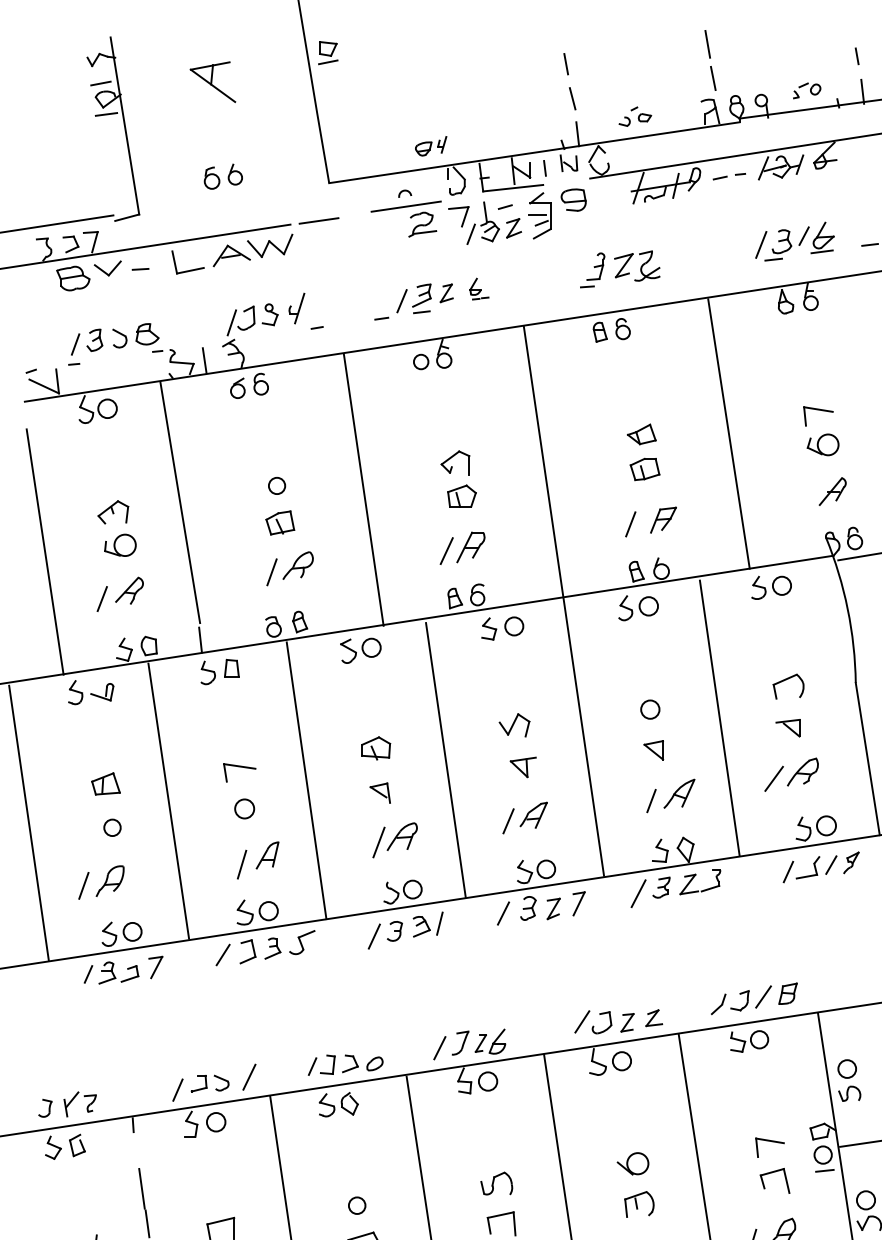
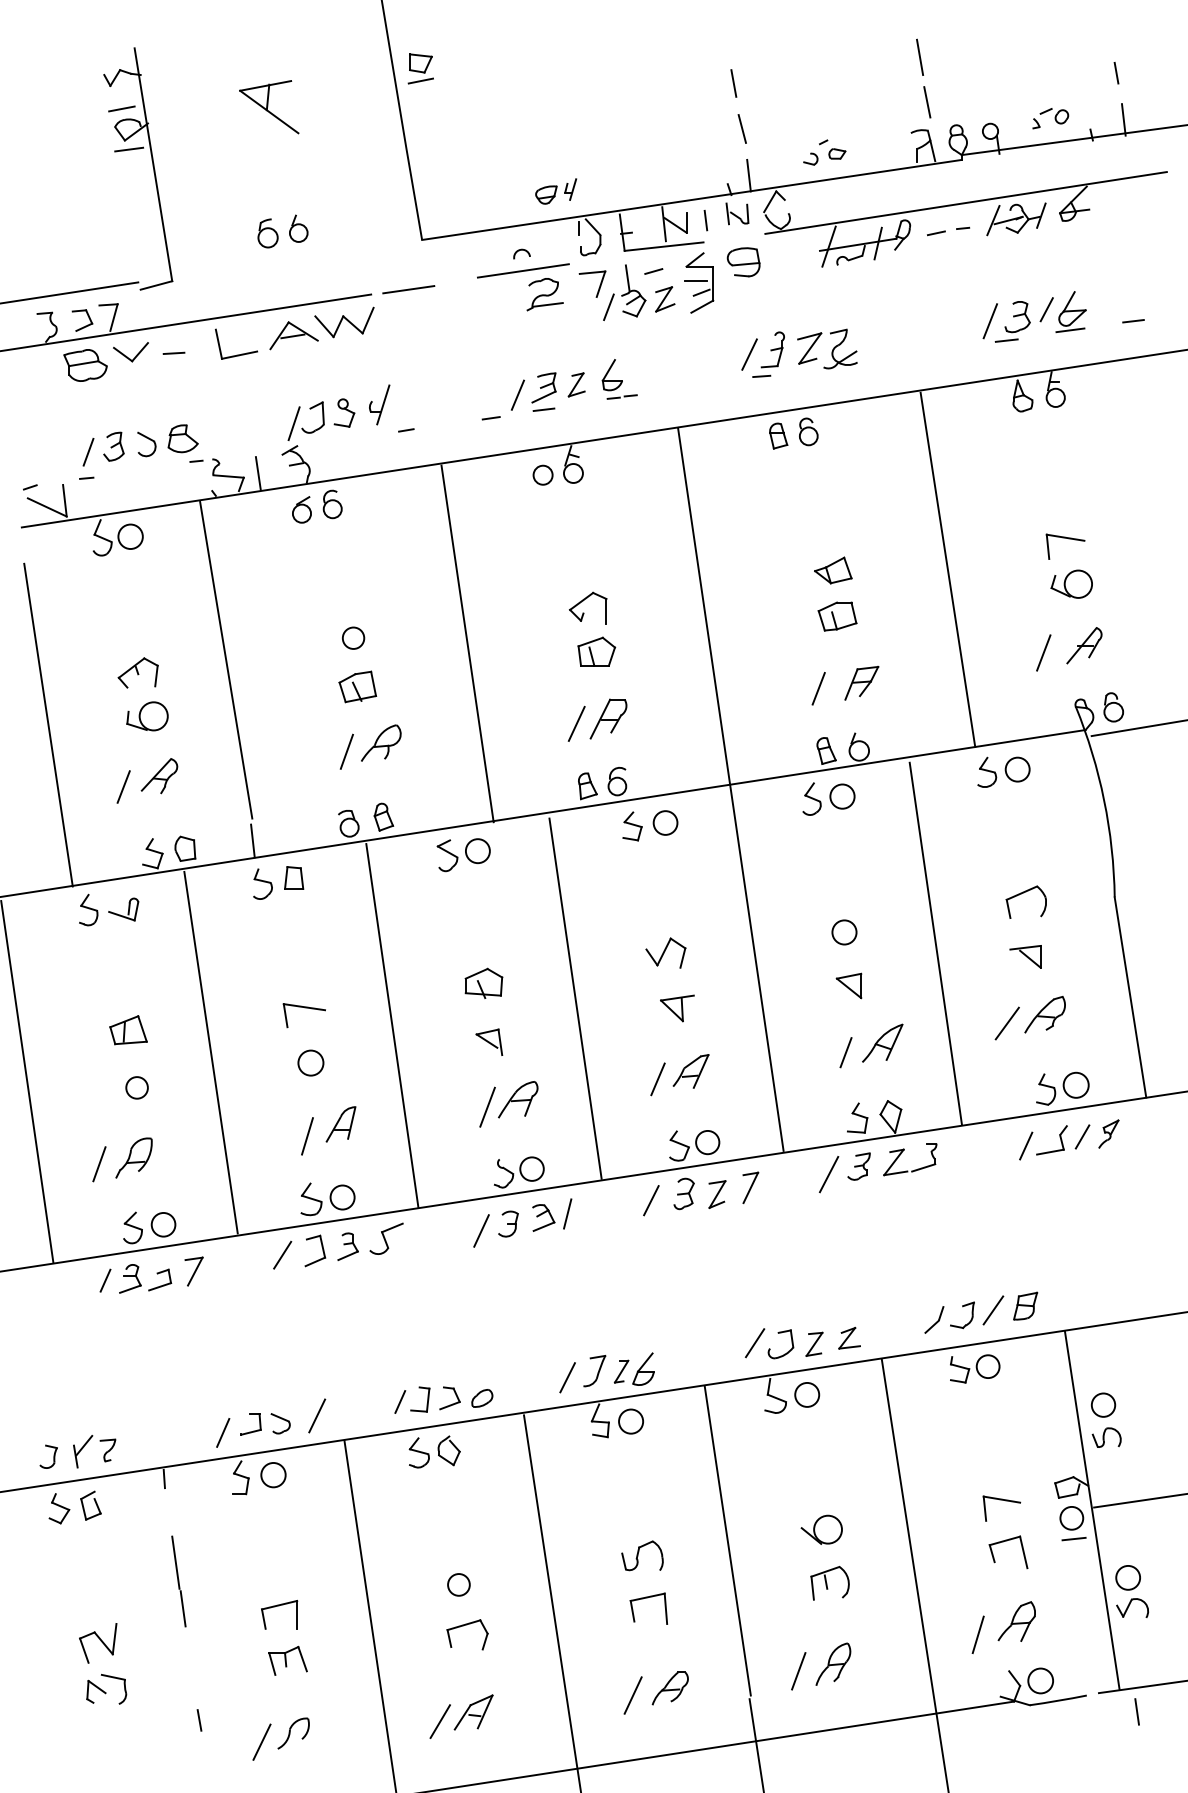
line: (578, 270) -> (749, 354), added
part: (479, 289) -> (619, 379), size x1.43
line: (801, 496) -> (1043, 652), added

